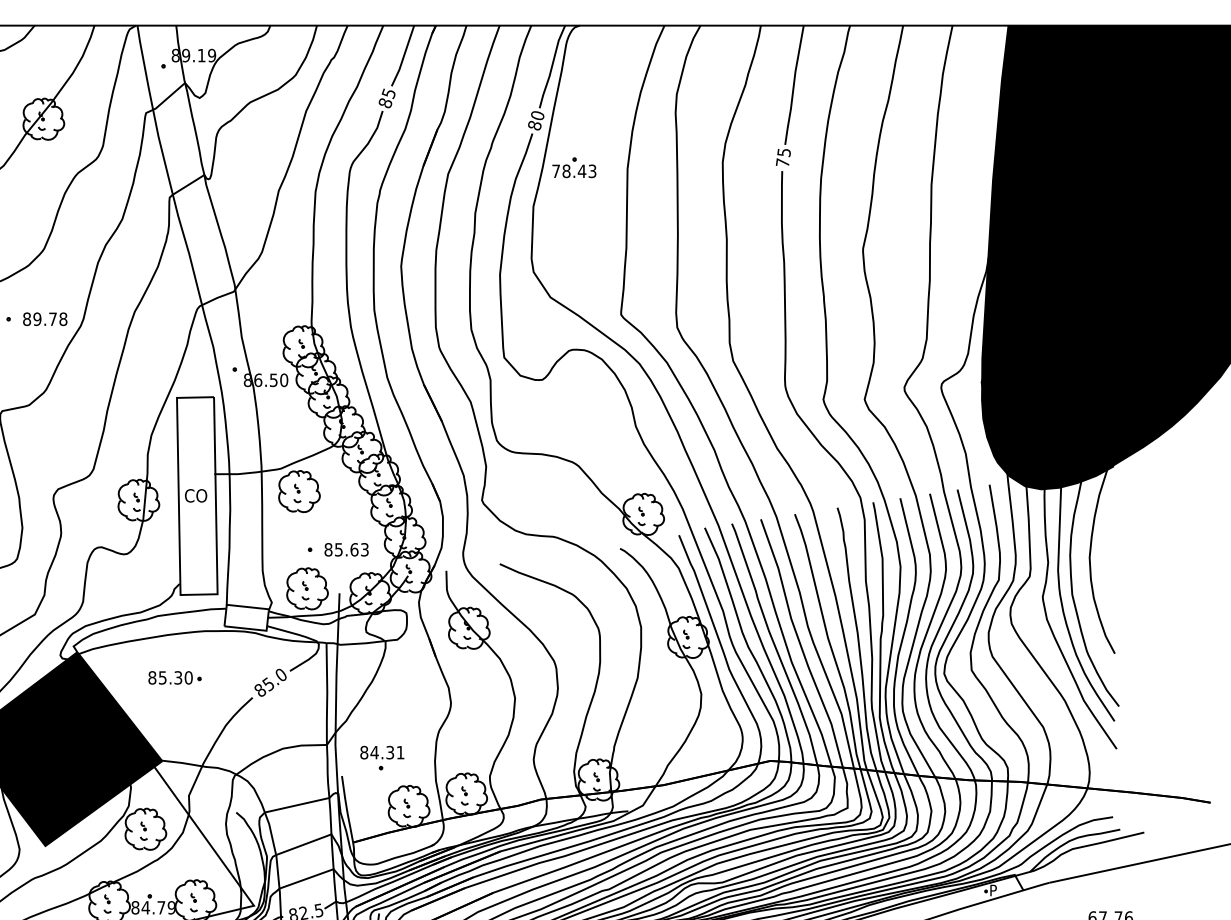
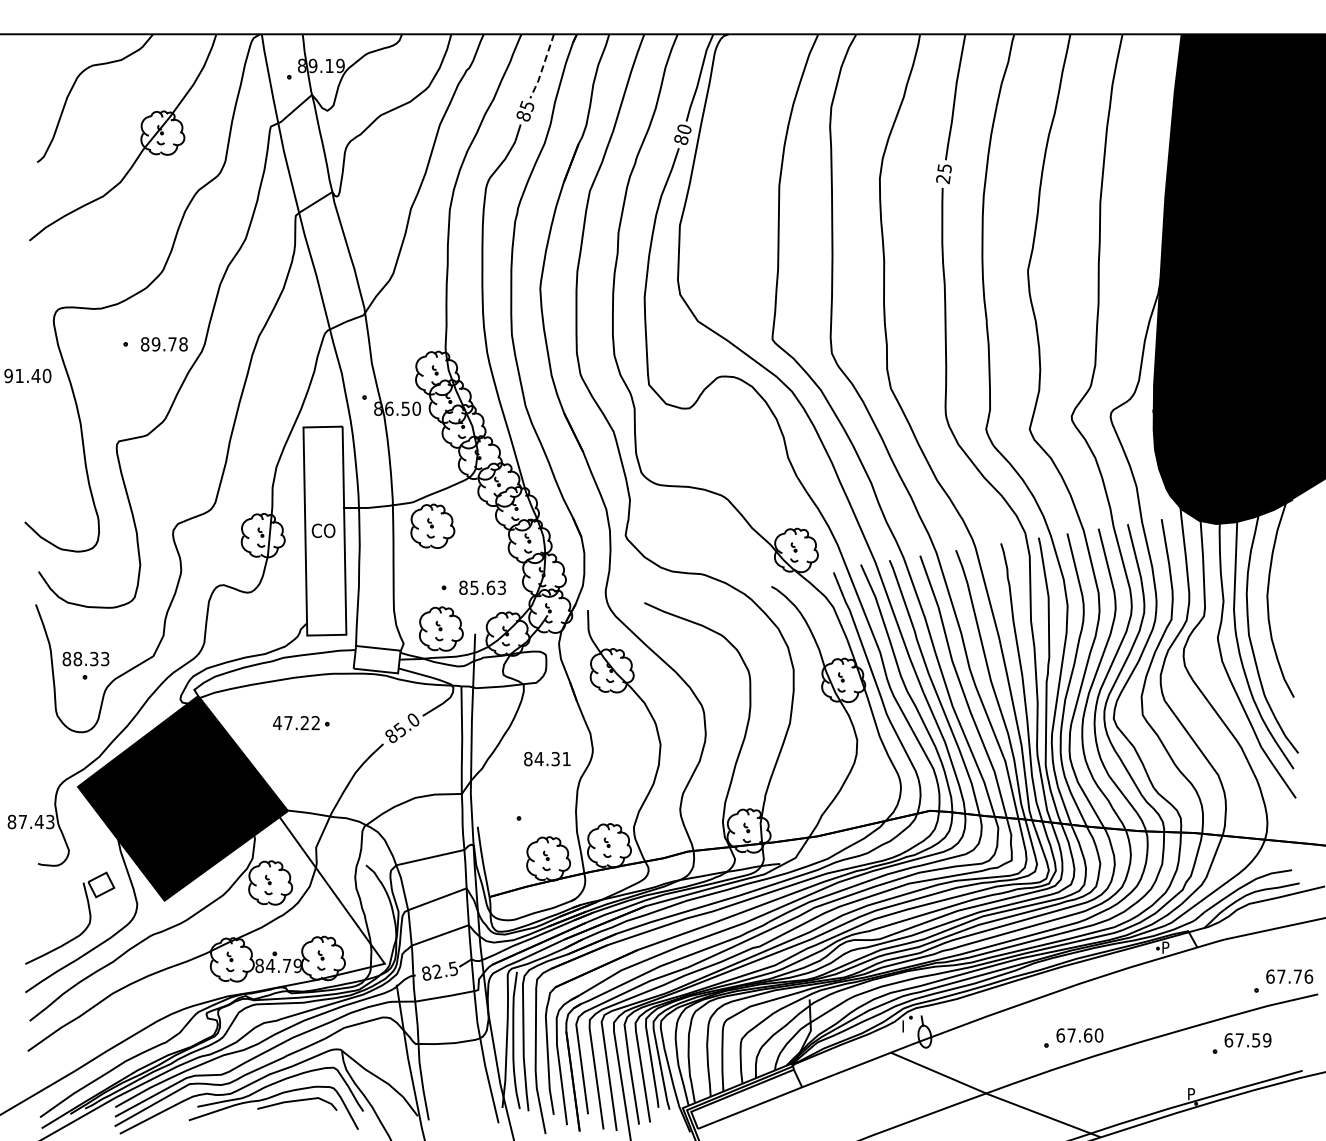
line: (403, 57) -> (542, 67), solid -> dashed
text: (783, 163) -> (943, 179), 75 -> 25
part: (574, 167) -> (723, 184), removed
text: (170, 678) -> (296, 723), 85.30 -> 47.22
text: (382, 753) -> (547, 759), moved

